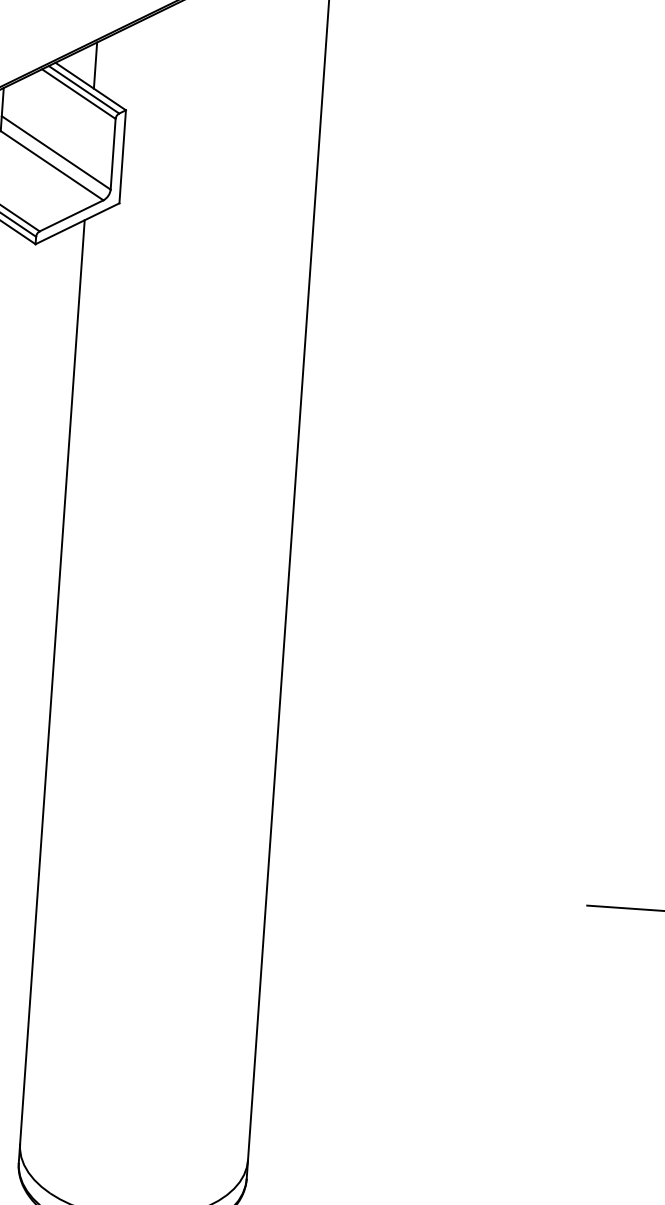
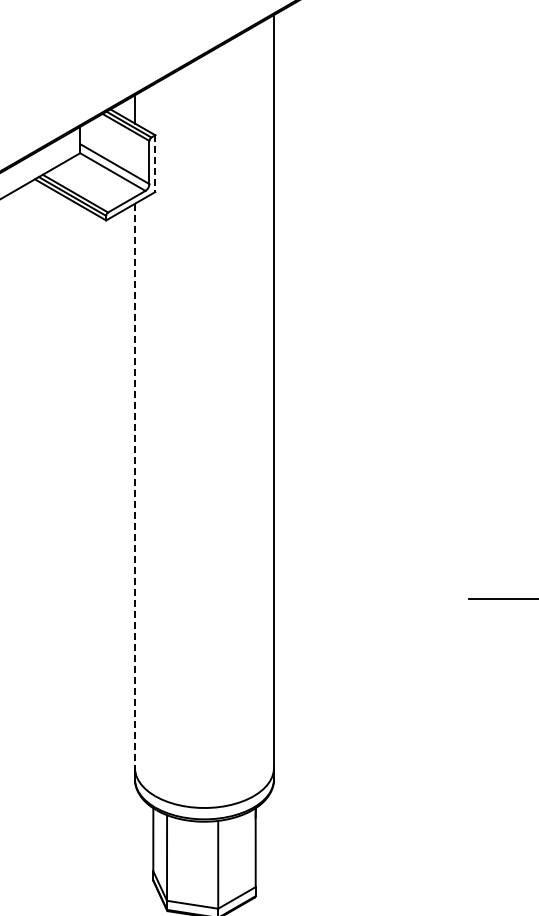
line: (122, 158) -> (155, 164), solid -> dashed
line: (51, 683) -> (134, 486), solid -> dashed

